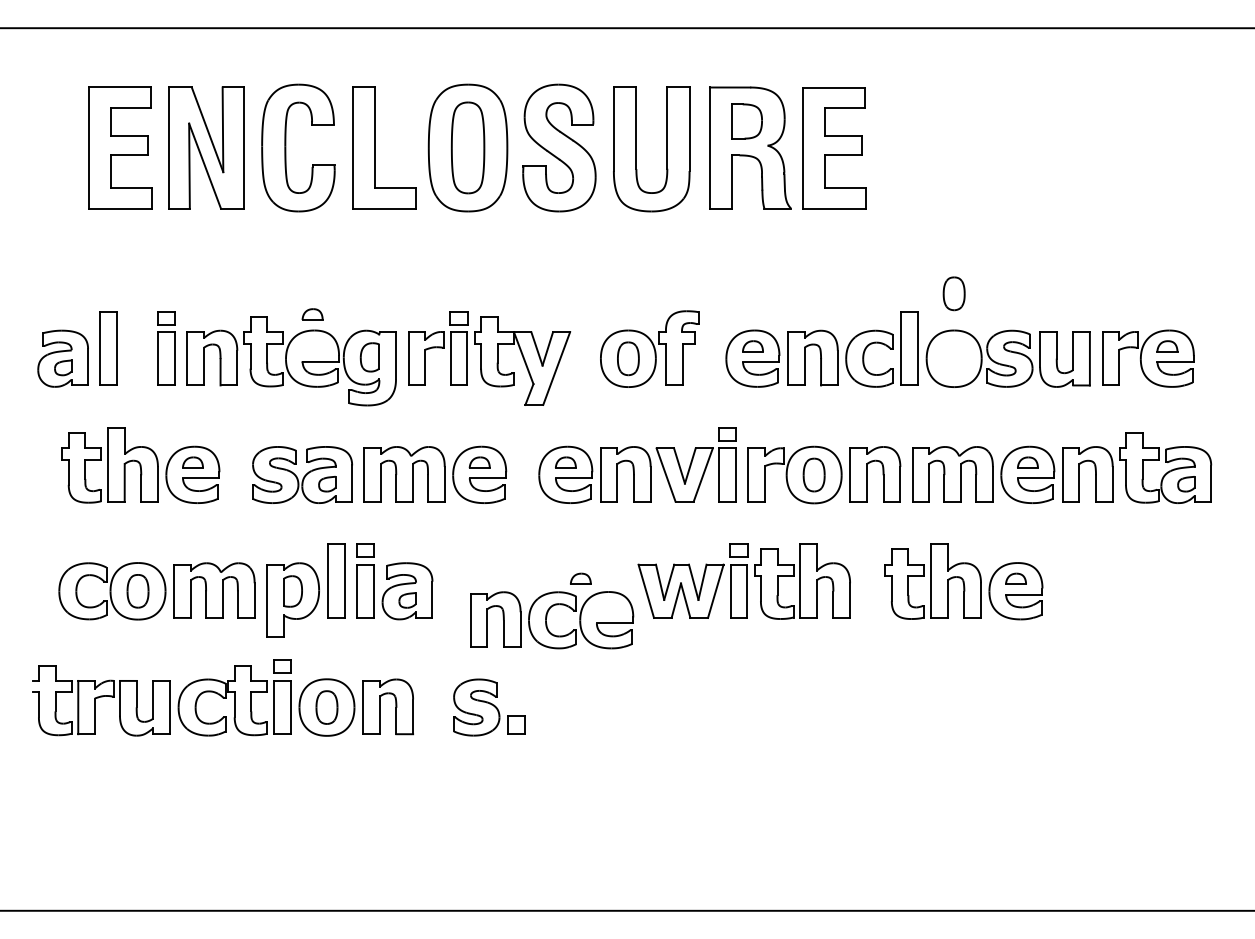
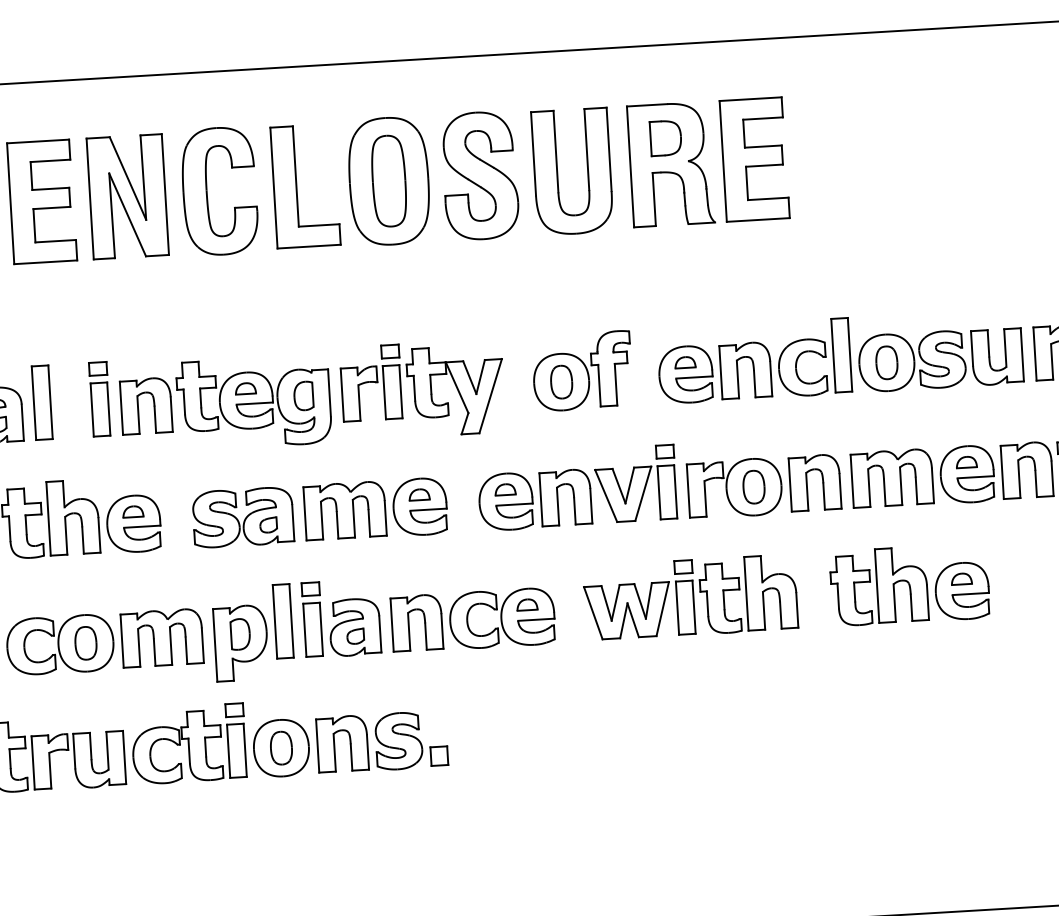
part: (953, 293) -> (886, 362), moved
part: (312, 314) -> (245, 388), moved
part: (552, 620) -> (473, 620), moved
part: (489, 707) -> (411, 740), moved

